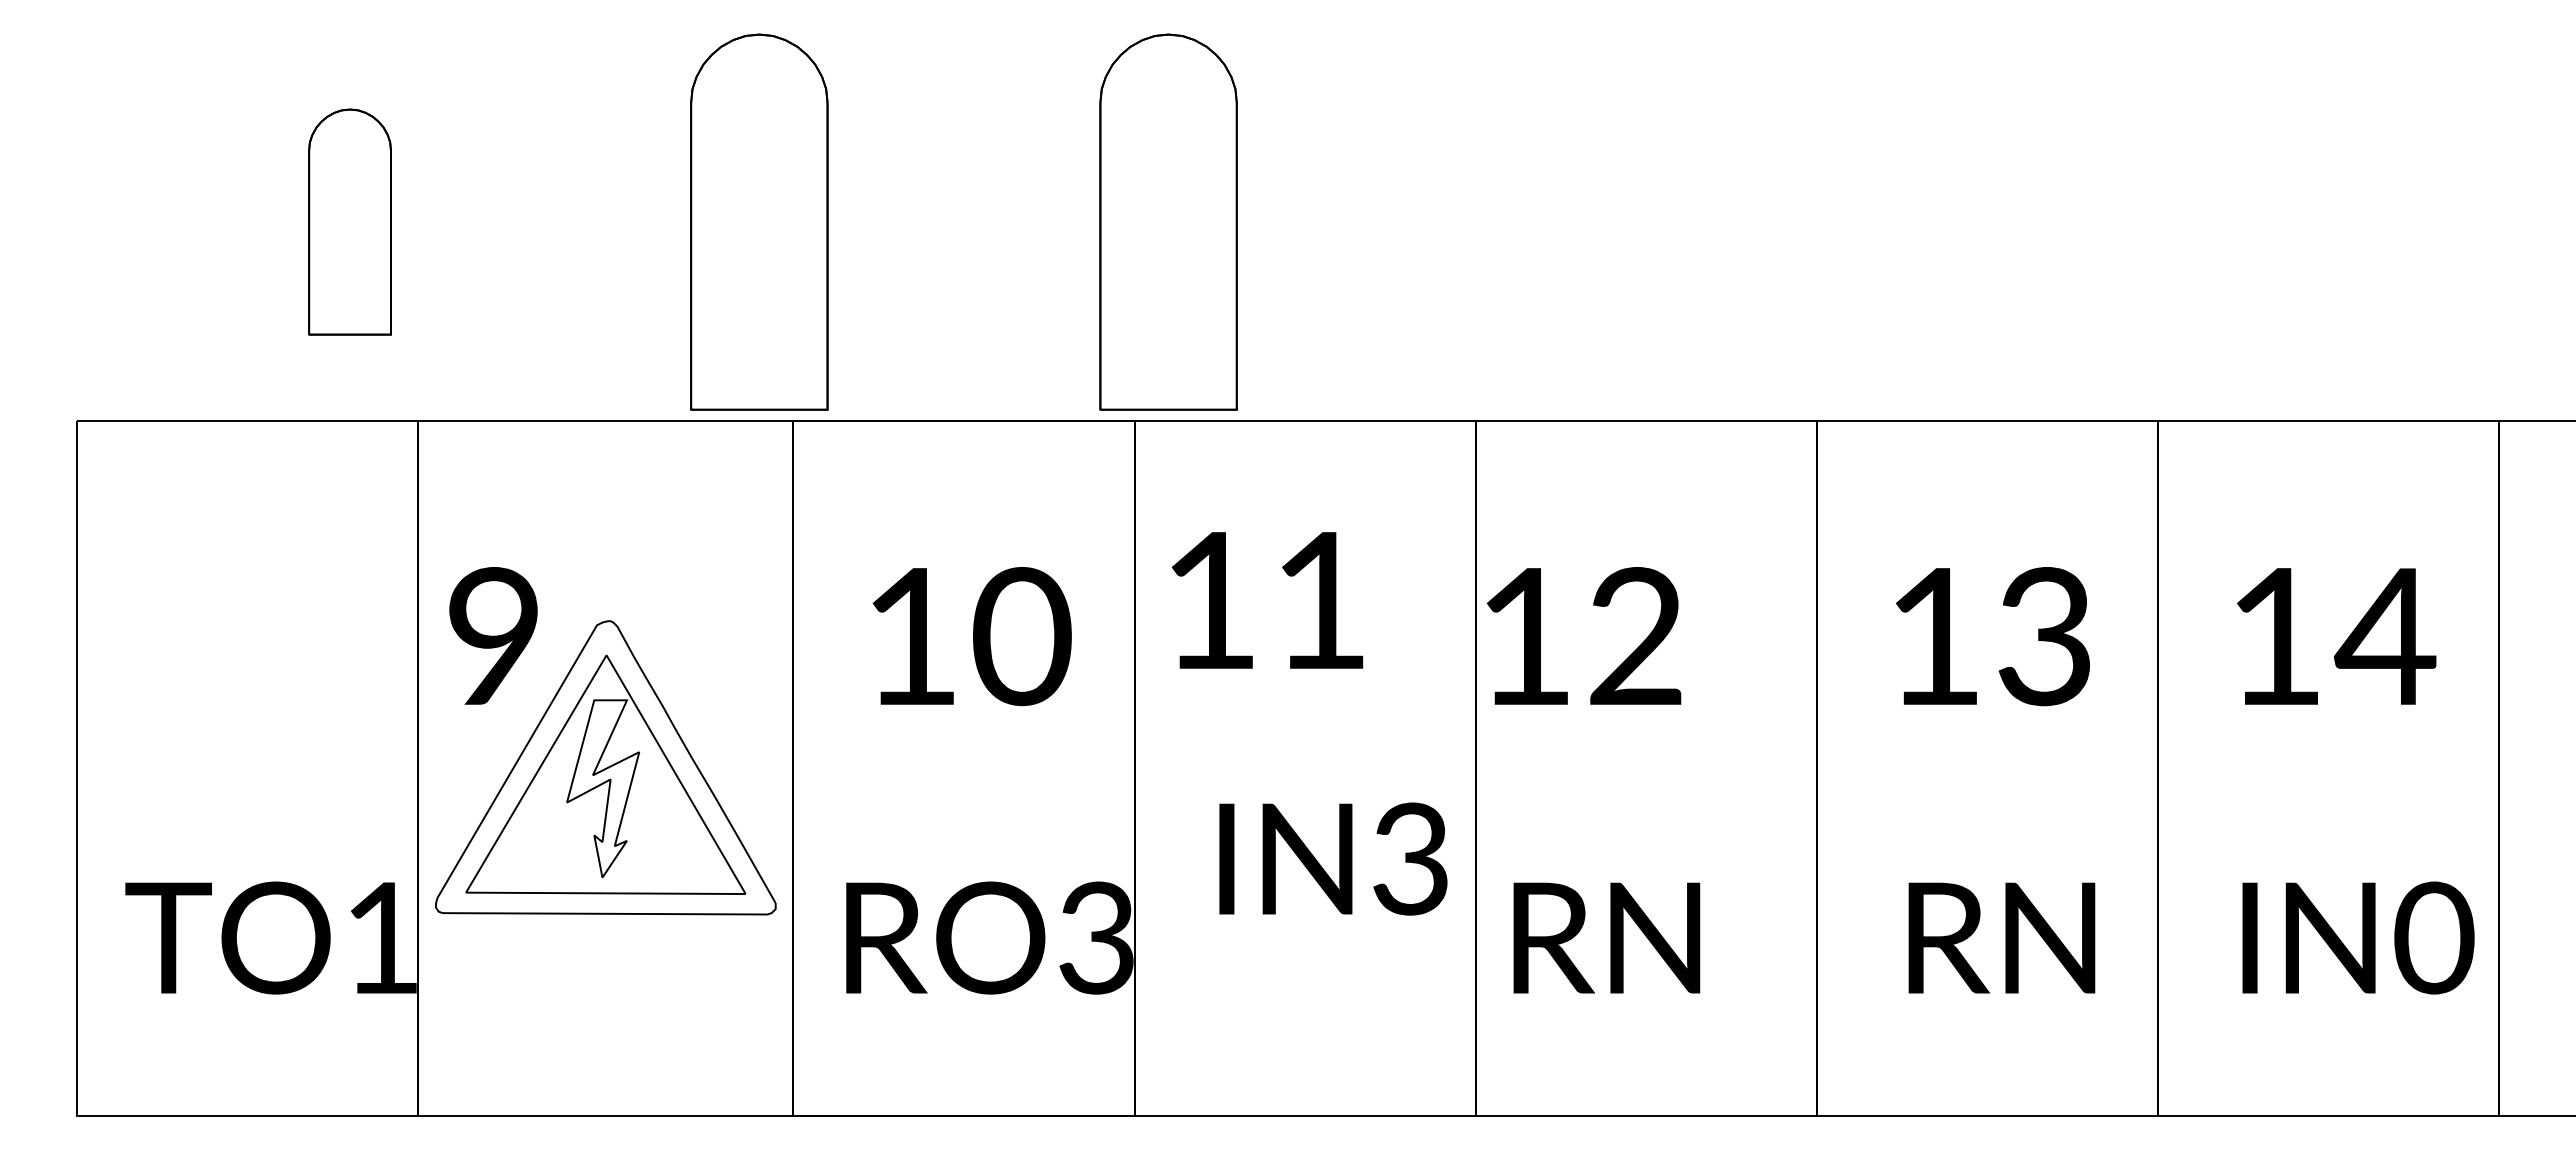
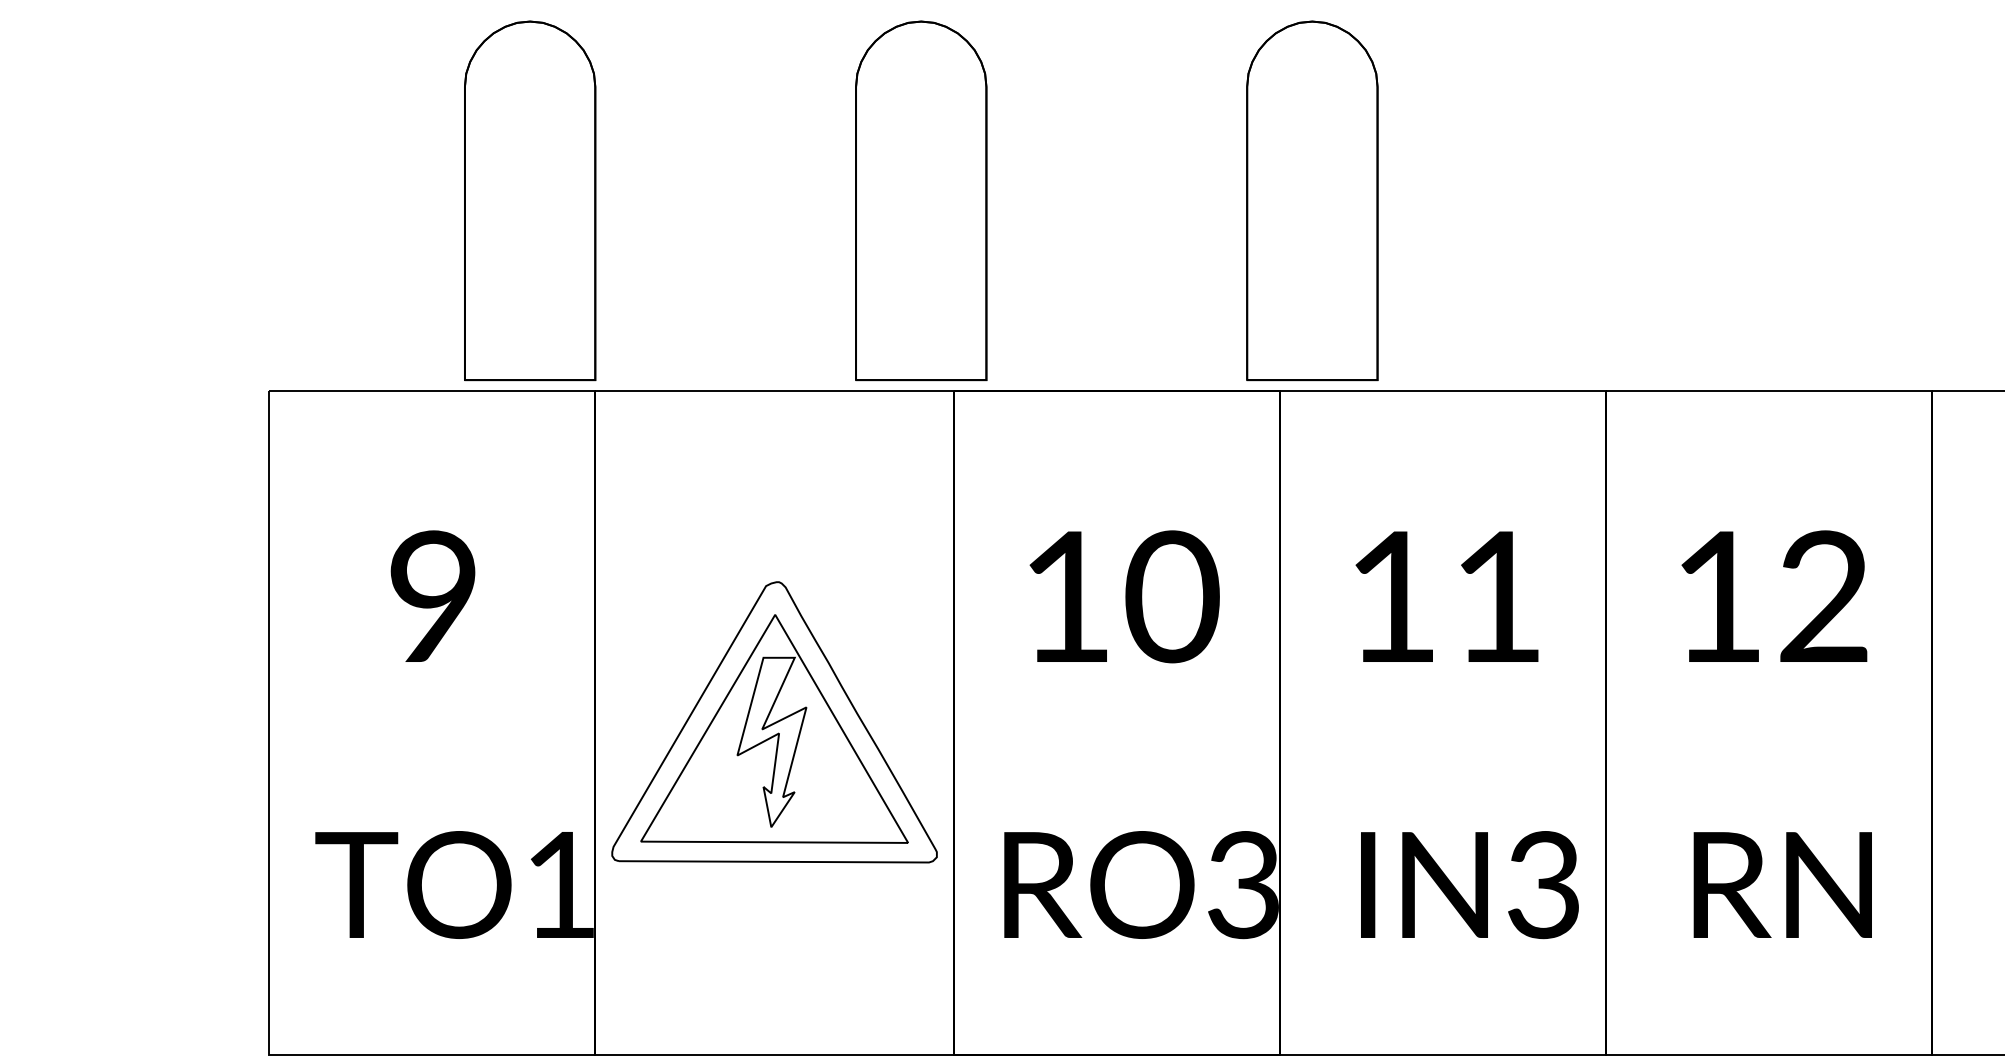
part: (349, 221) -> (529, 200), size x1.67
text: (1267, 600) -> (1447, 596), moved
text: (493, 635) -> (433, 595), moved
text: (1583, 635) -> (1773, 595), moved
text: (1333, 858) -> (1469, 884), moved
text: (1606, 937) -> (1782, 884), moved

